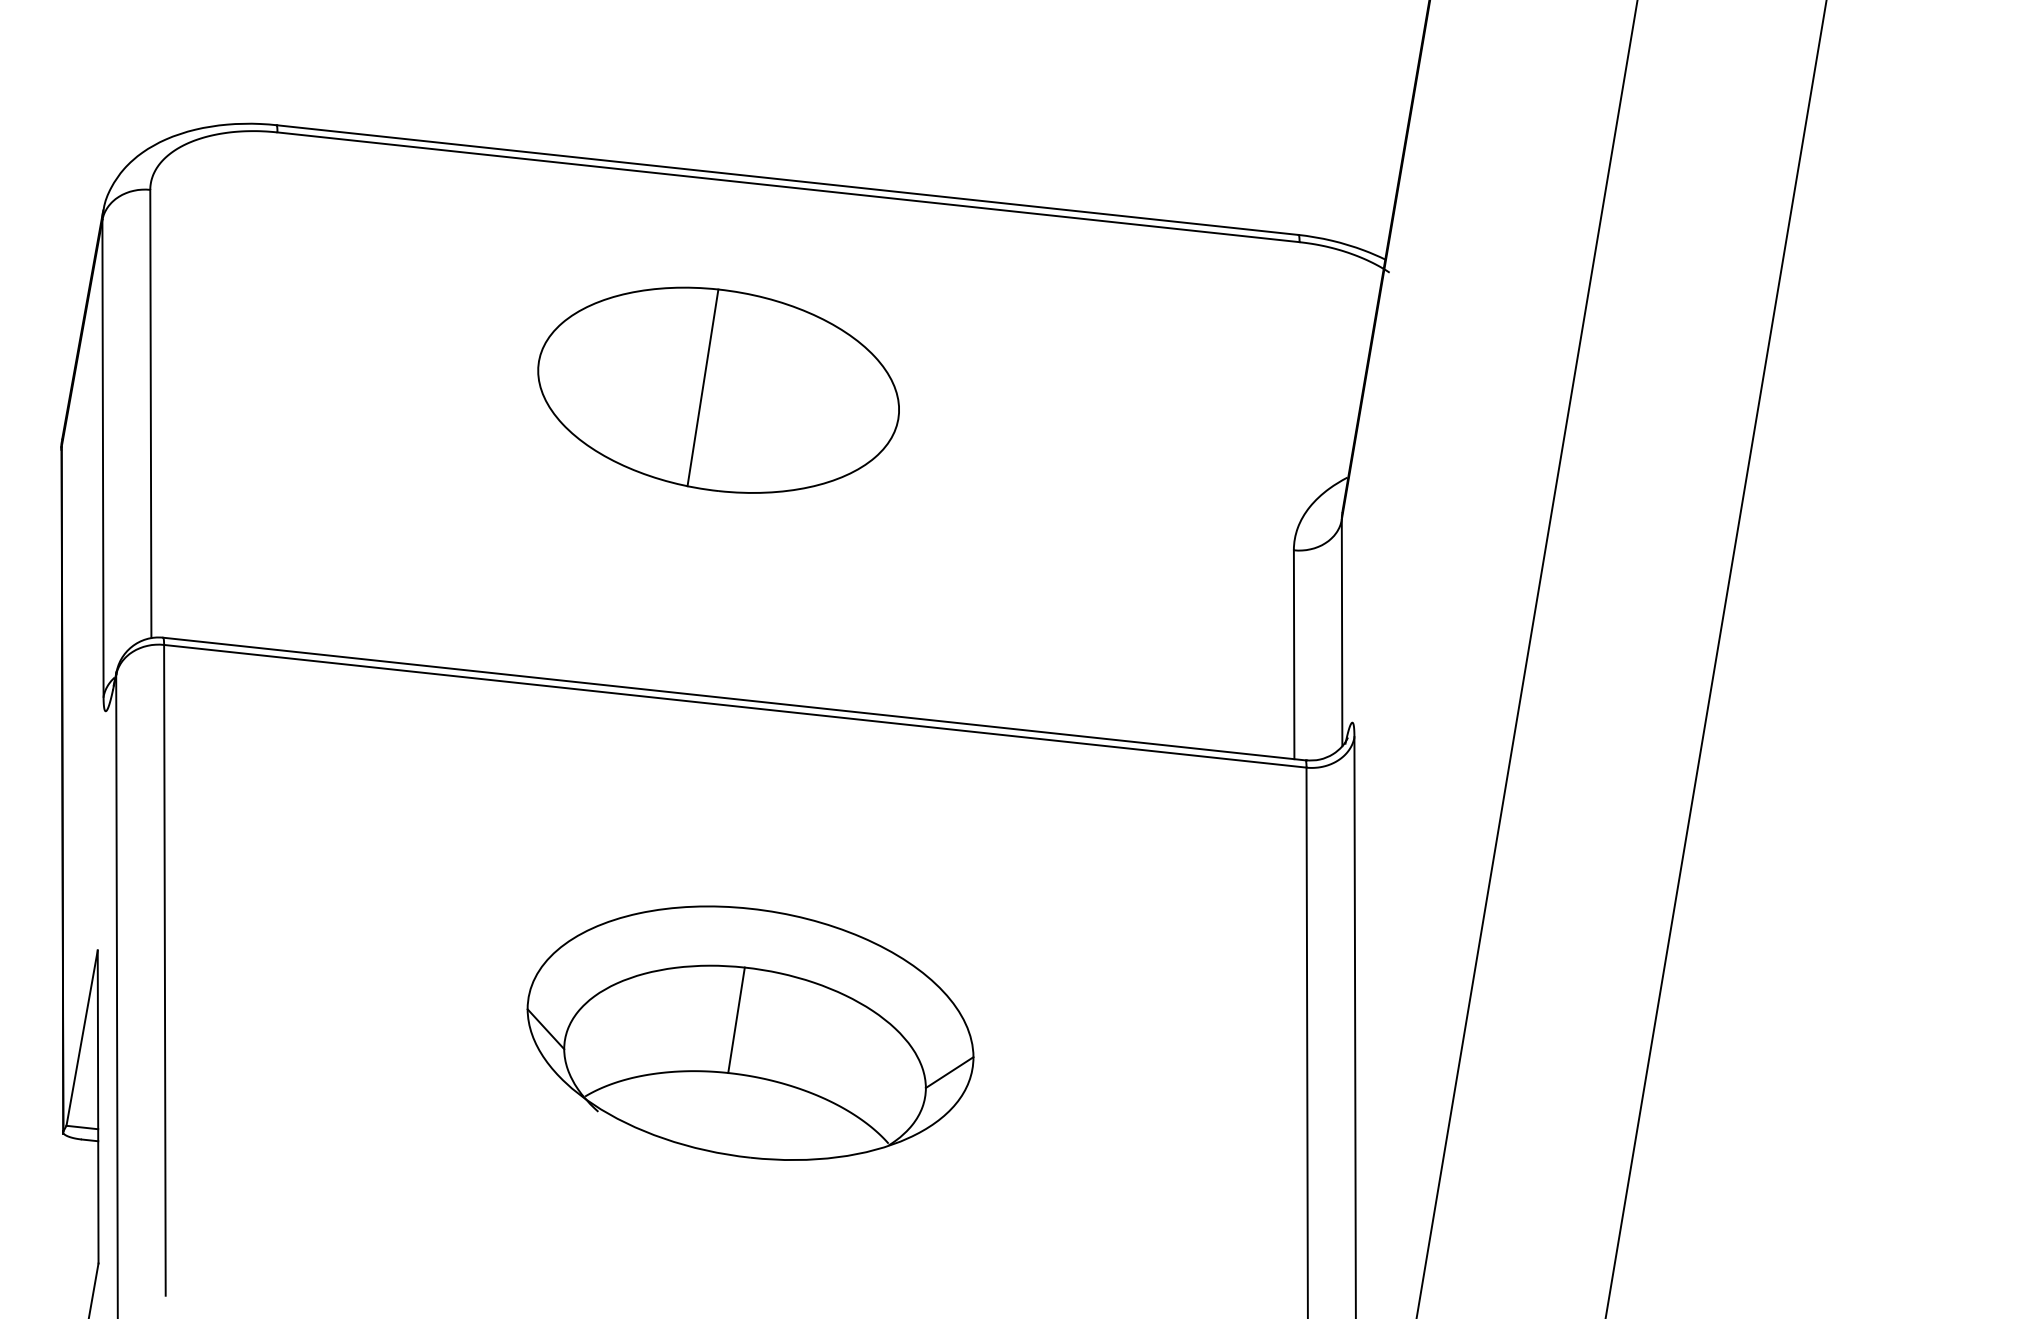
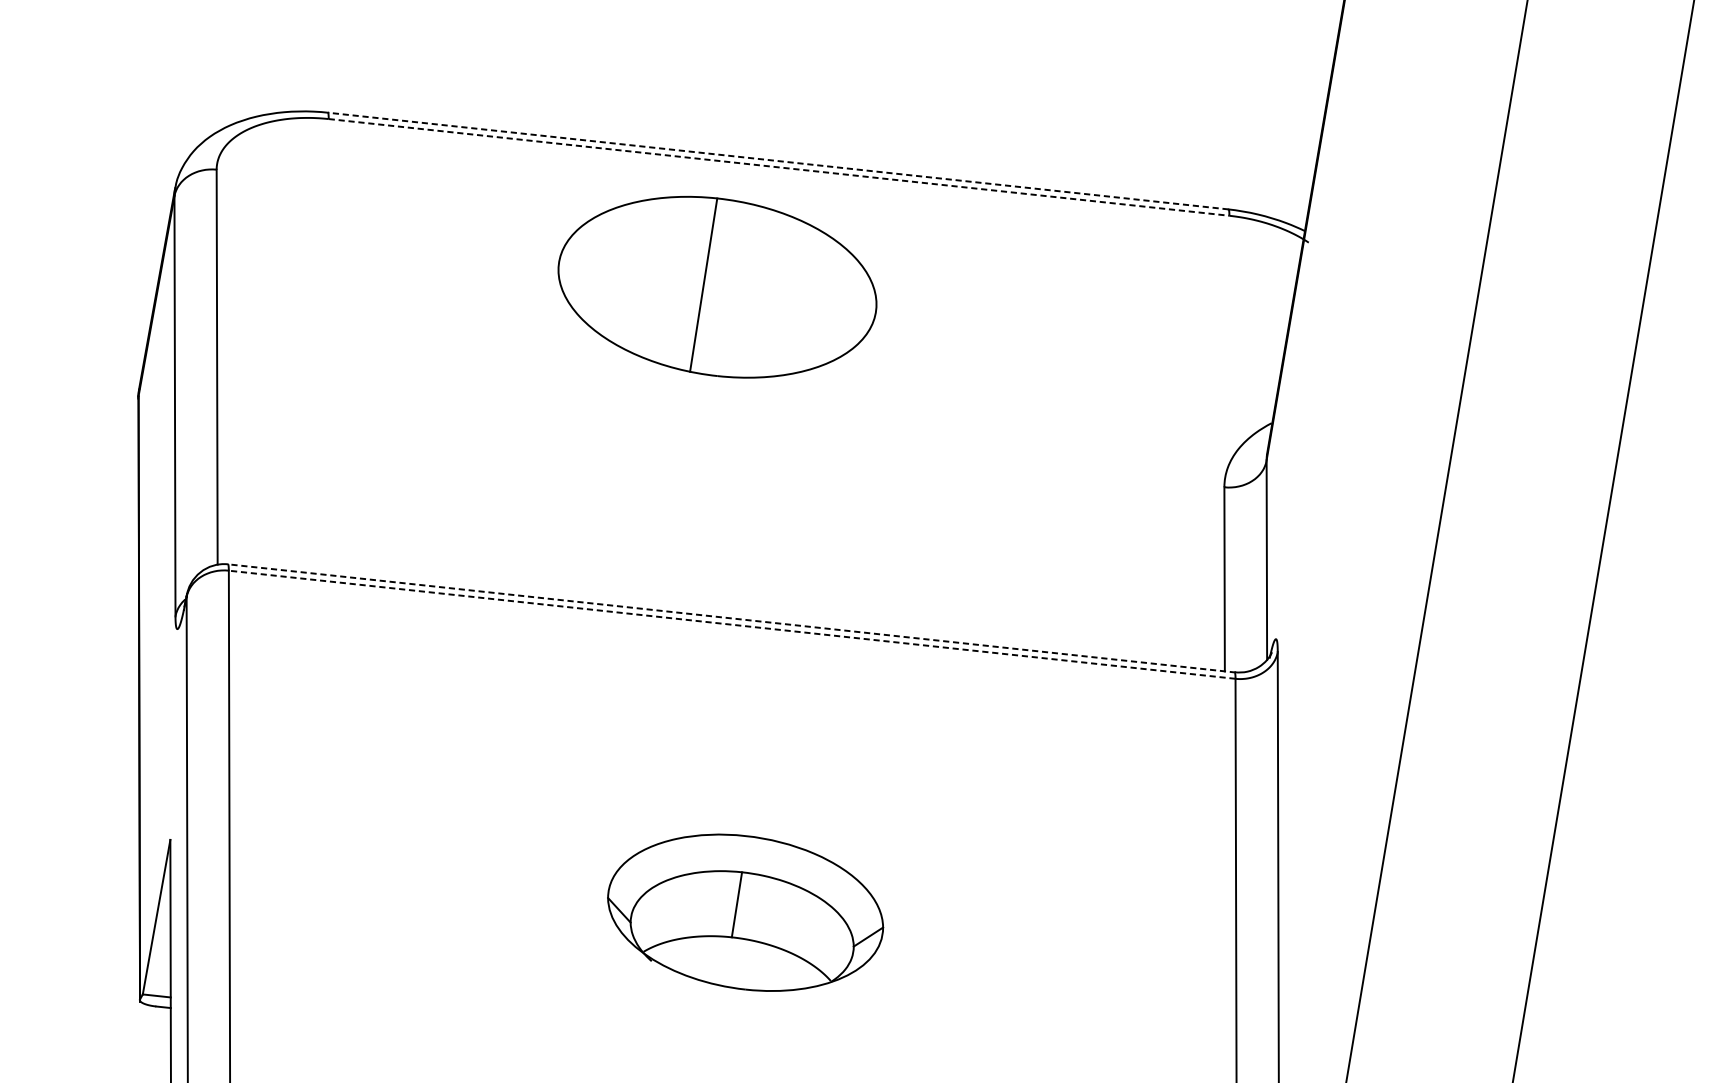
line: (787, 180) -> (778, 161), solid -> dashed
line: (788, 187) -> (779, 167), solid -> dashed
part: (718, 389) -> (717, 286), moved
line: (734, 699) -> (731, 618), solid -> dashed
line: (734, 706) -> (731, 624), solid -> dashed
part: (750, 1032) -> (745, 912), size x0.7

